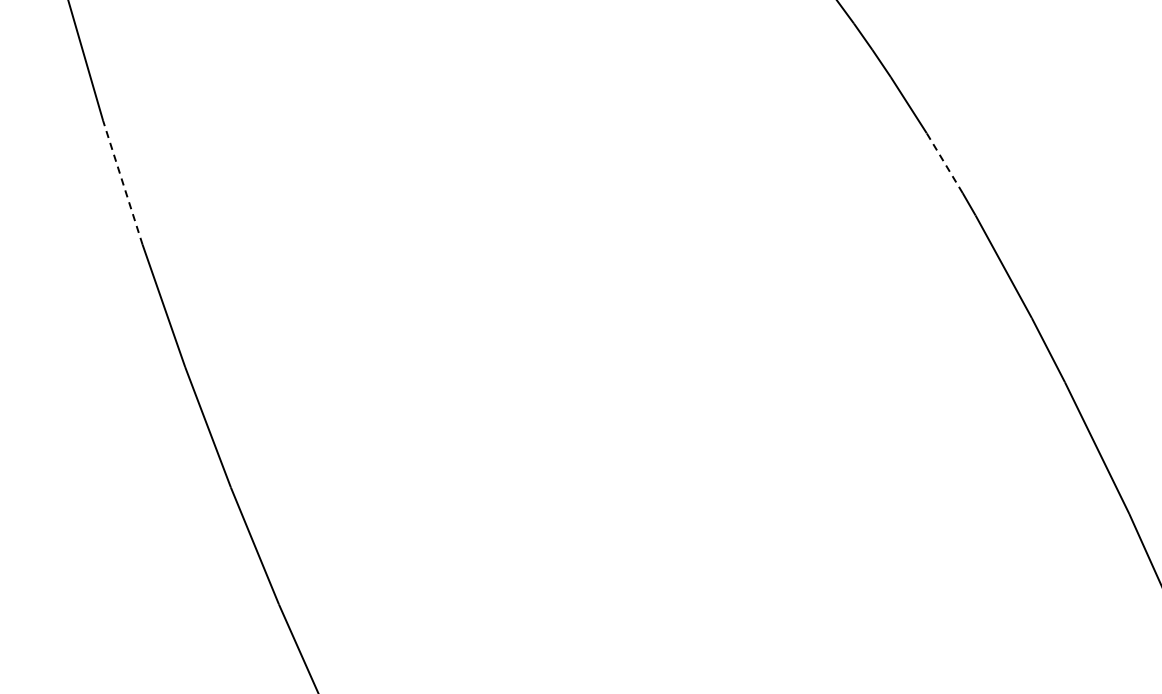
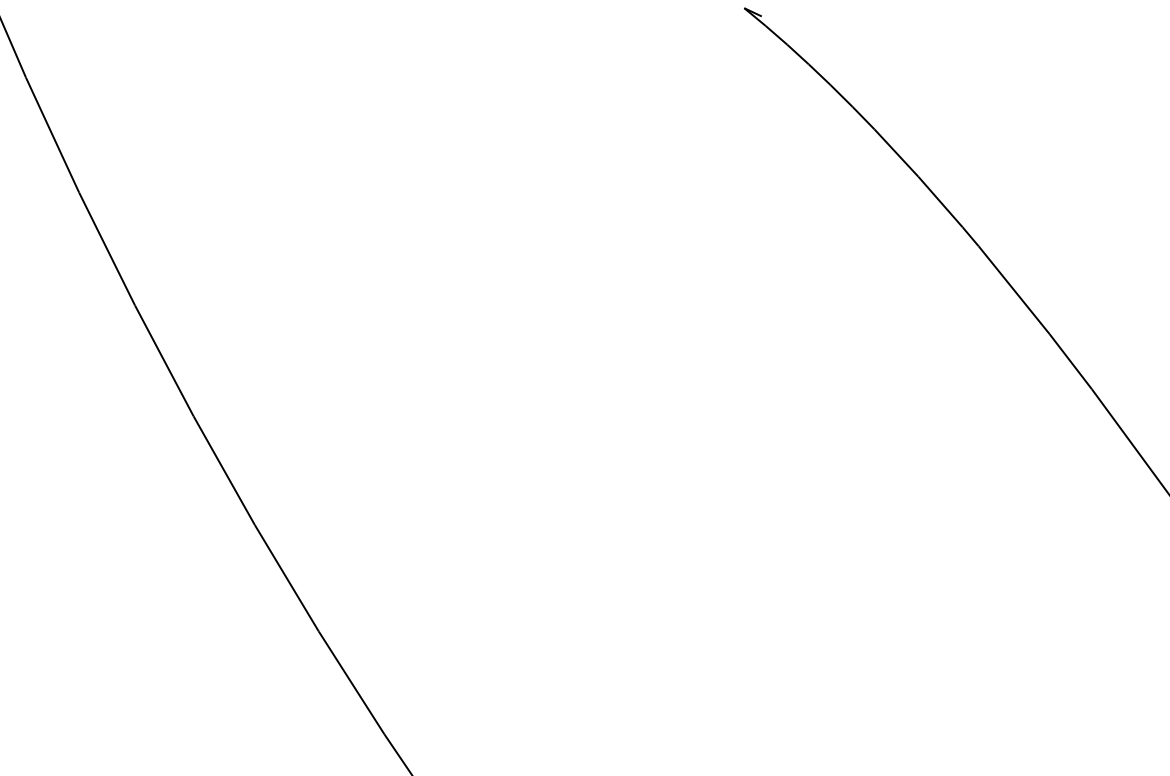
line: (944, 163) -> (940, 202), dashed -> solid
line: (123, 182) -> (164, 360), dashed -> solid

